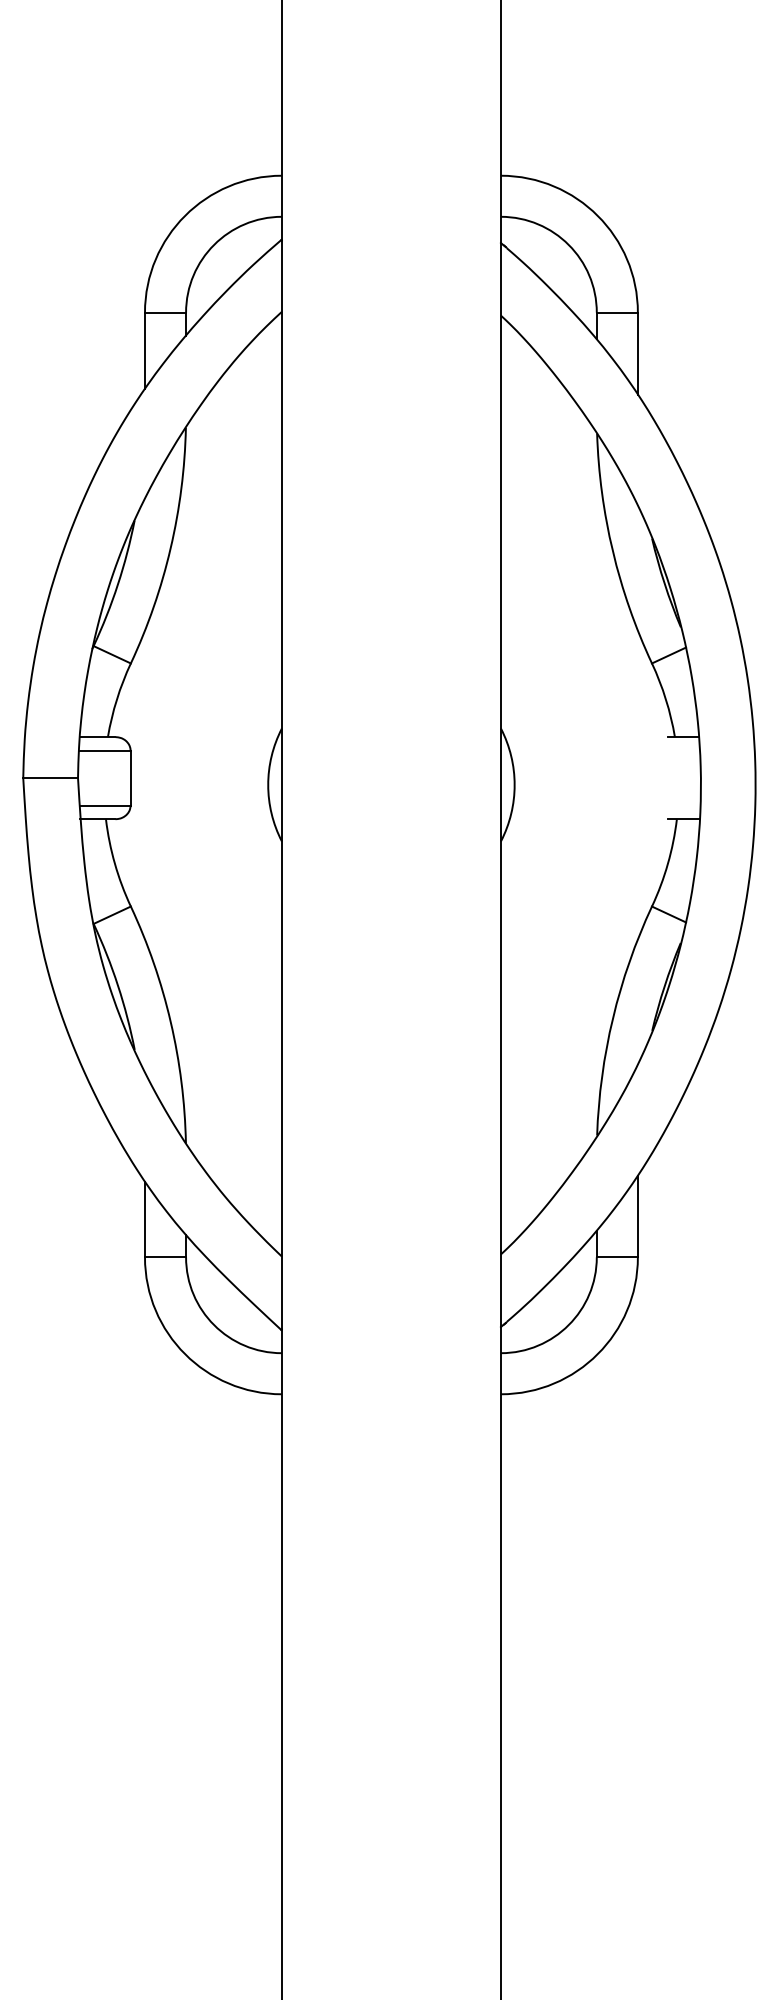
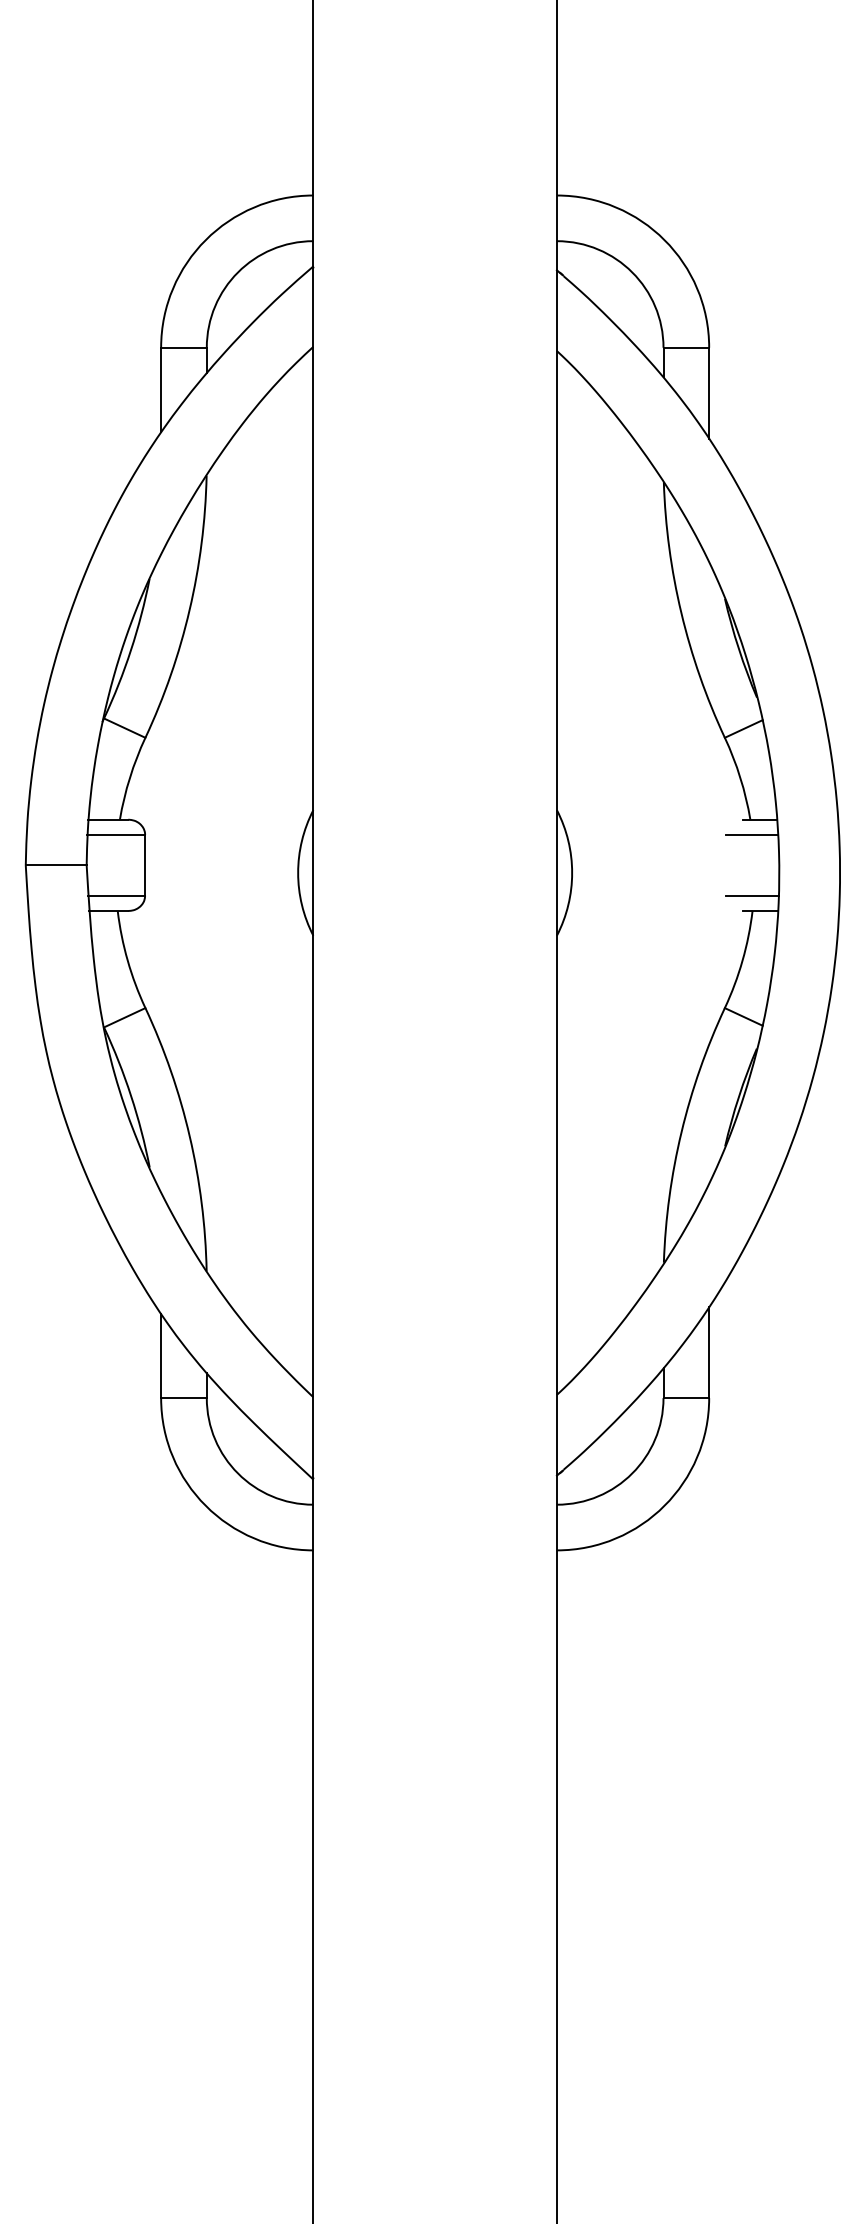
line: (675, 750) -> (751, 834), added
line: (676, 805) -> (752, 895), added

